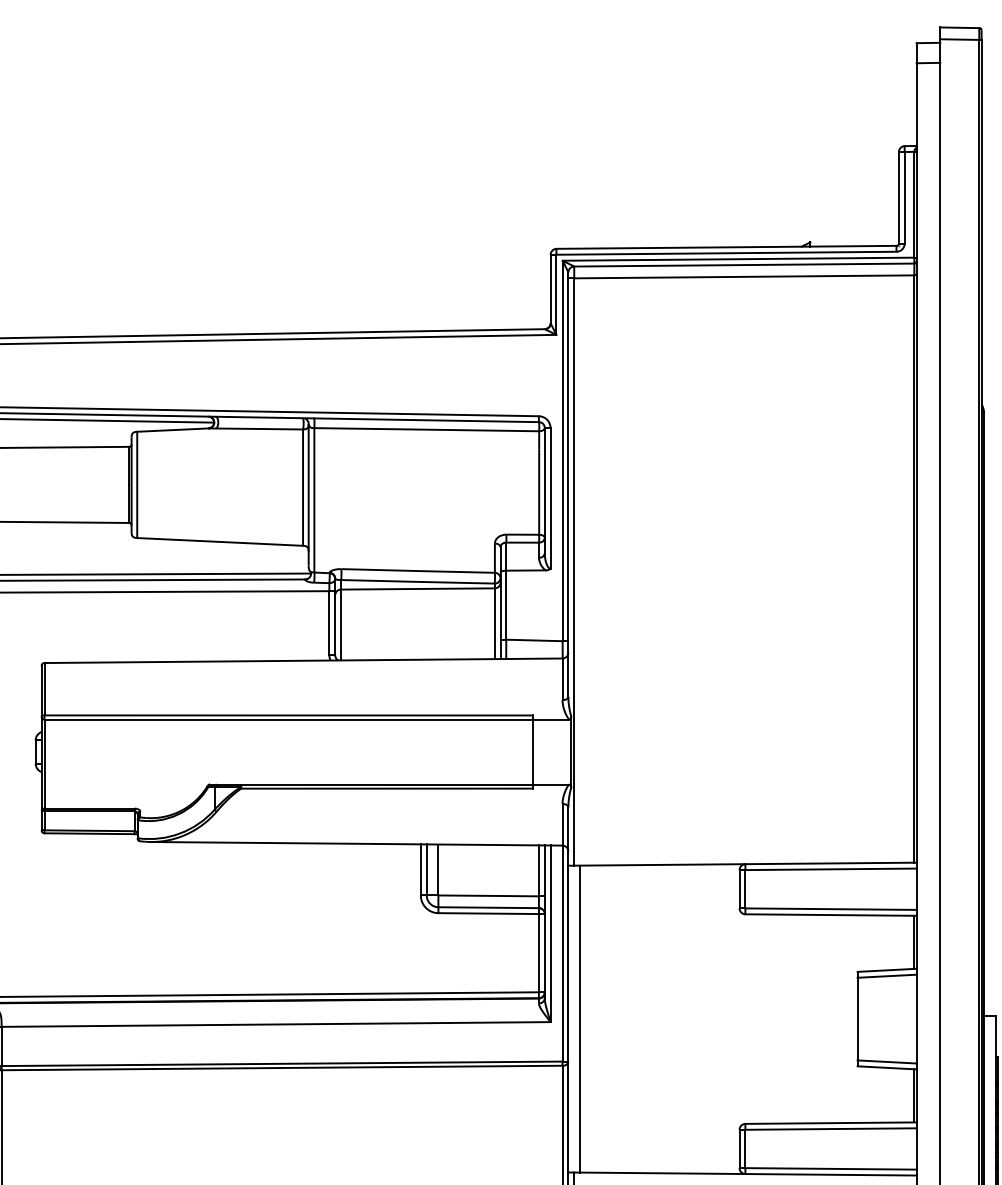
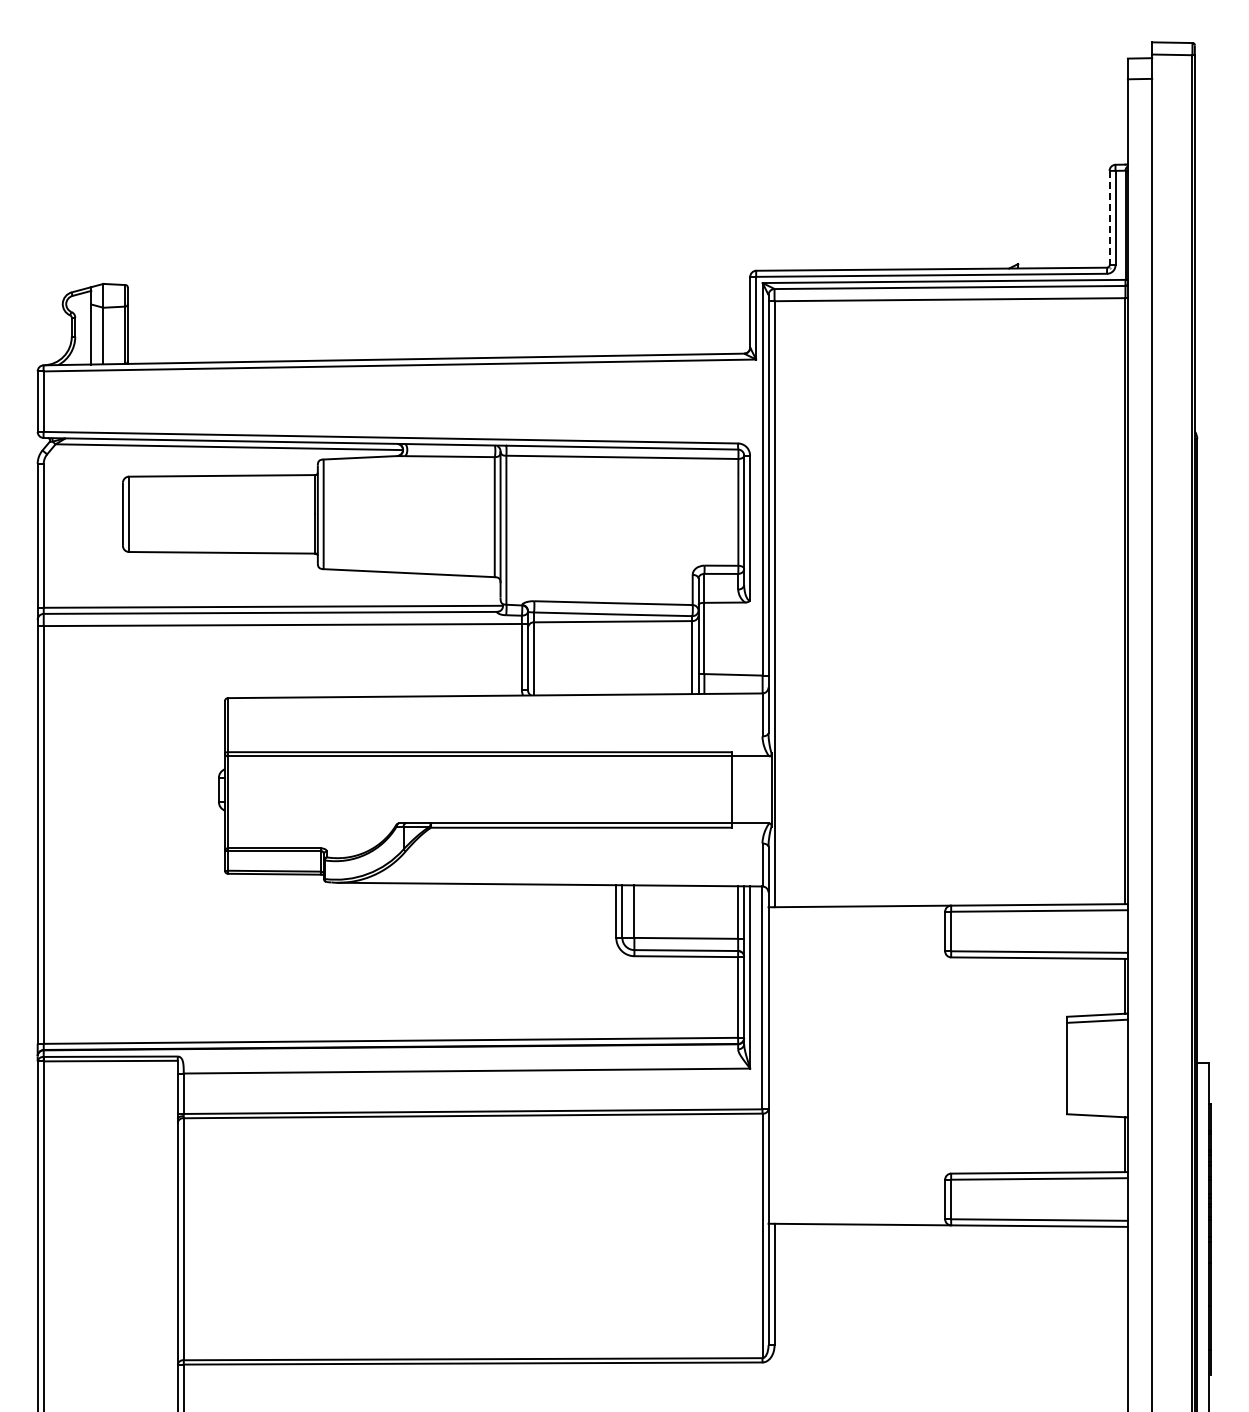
line: (898, 198) -> (1109, 218), solid -> dashed
line: (579, 1019) -> (780, 1065), removed
line: (886, 1061) -> (1096, 1109), removed

